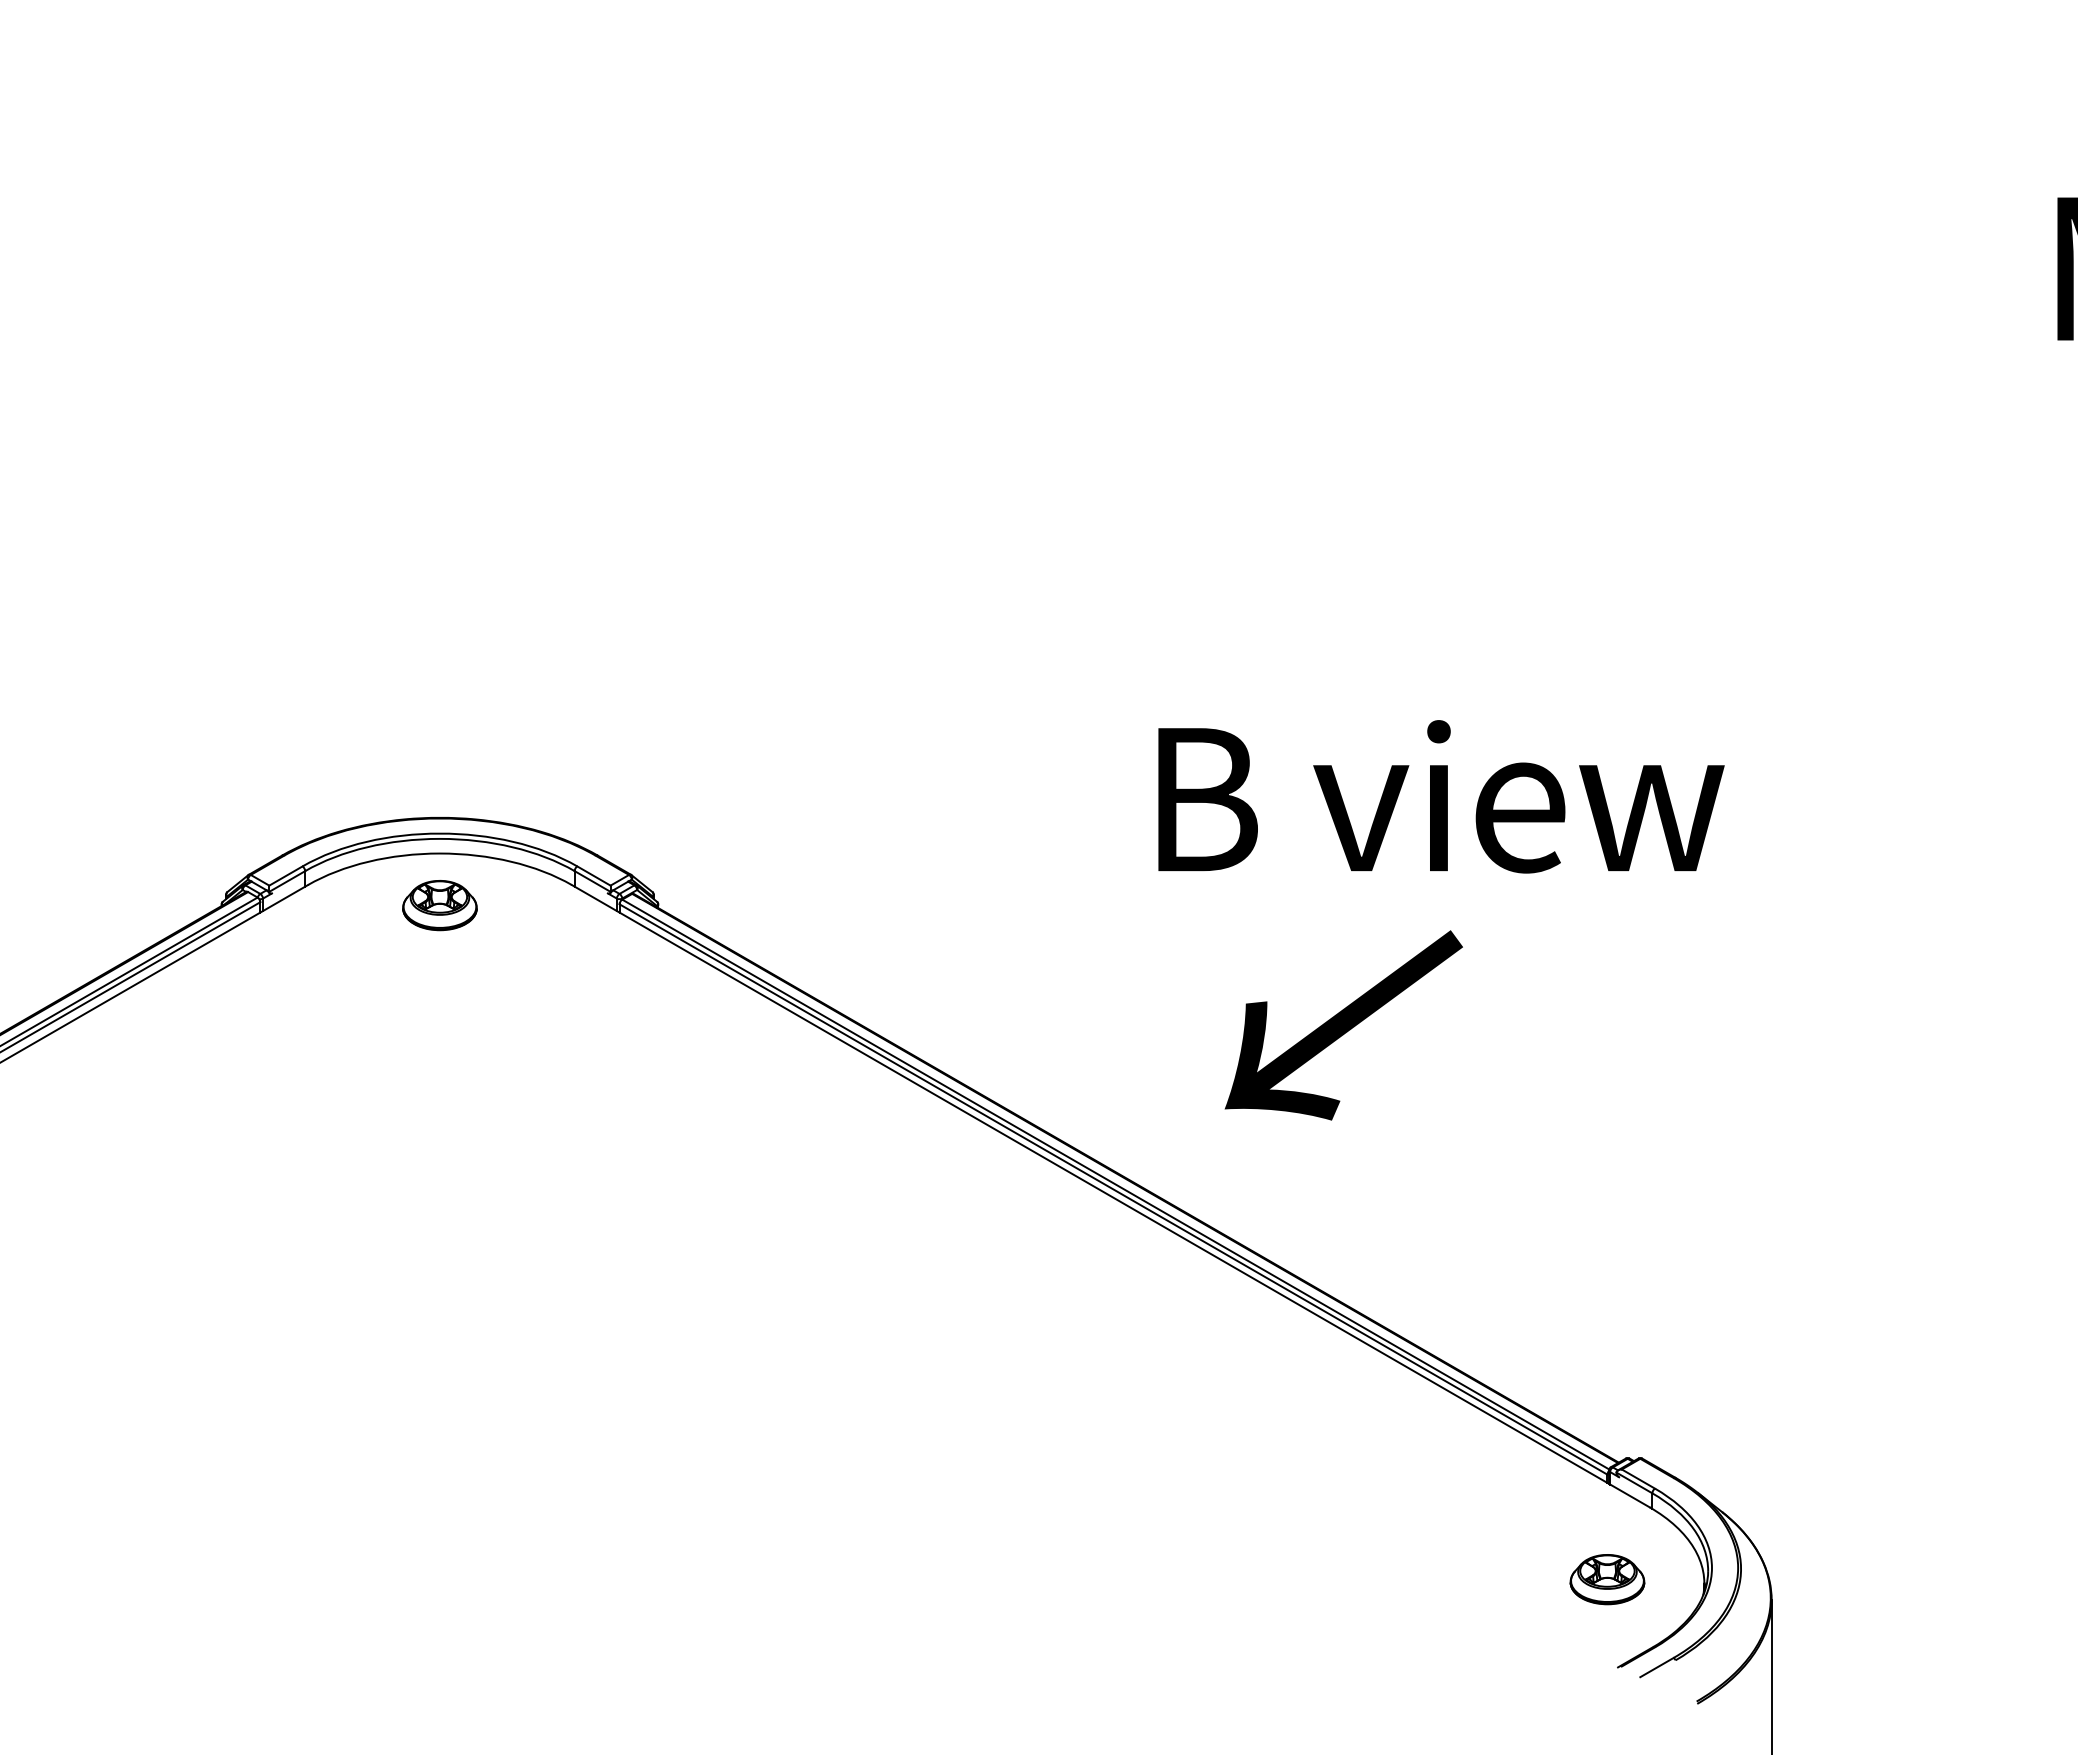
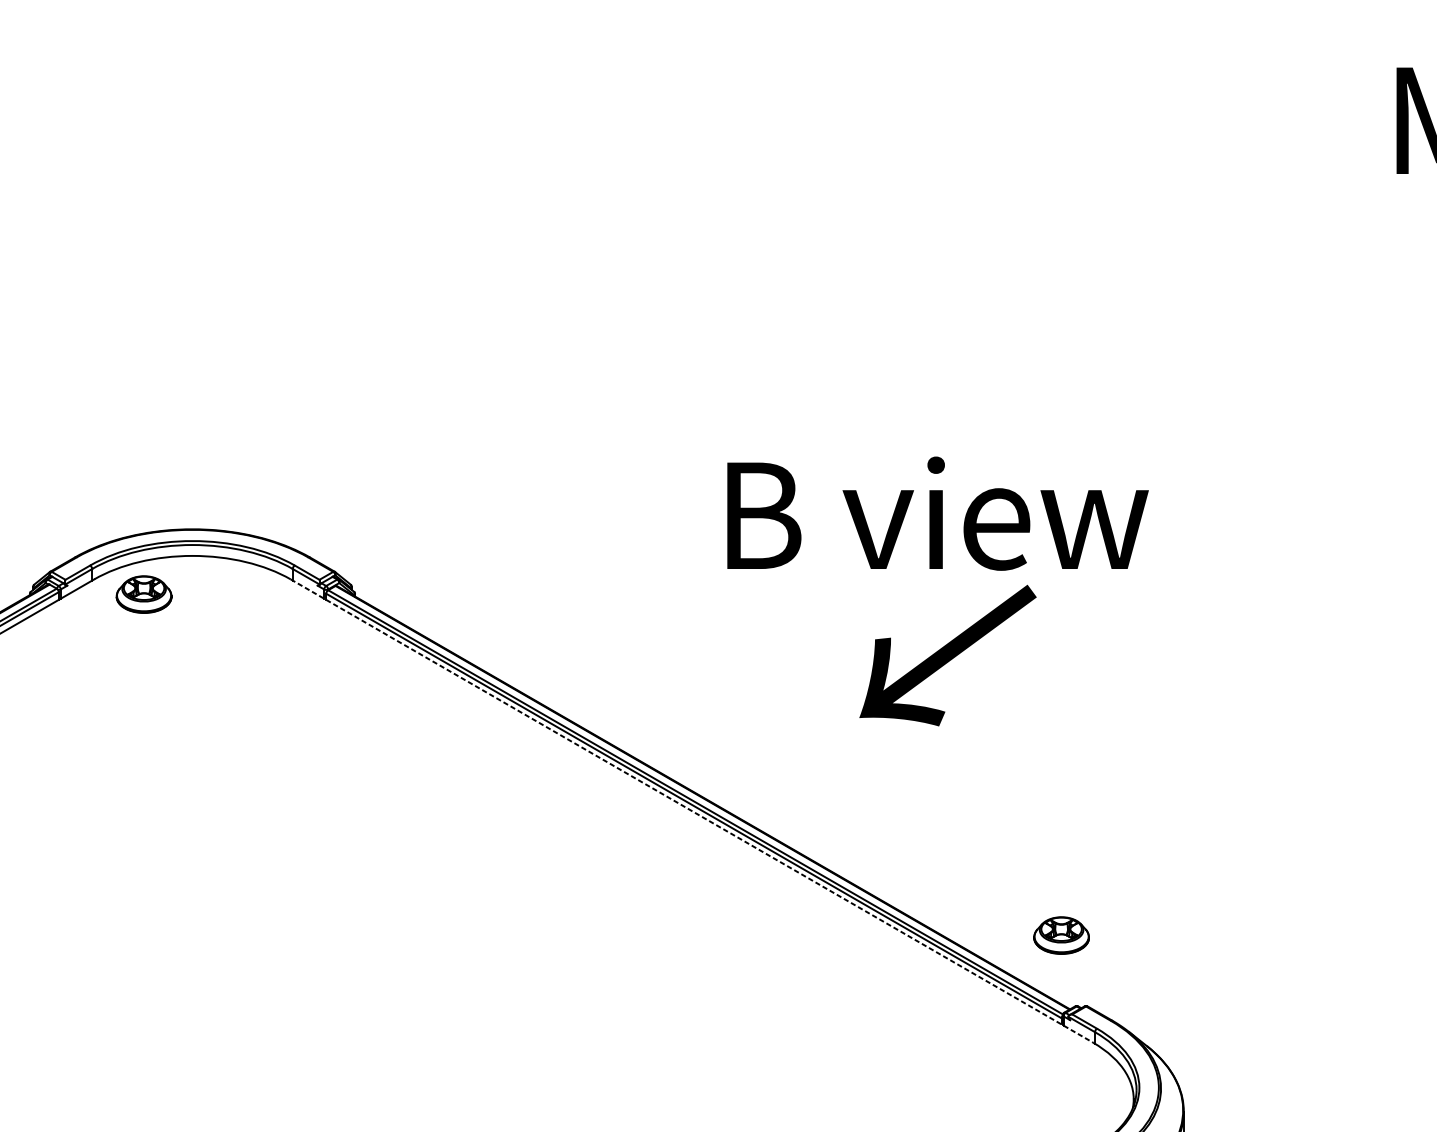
part: (439, 905) -> (143, 594), moved
text: (1343, 1025) -> (947, 655), moved
line: (1111, 1196) -> (692, 811), solid -> dashed
part: (1607, 1579) -> (1061, 935), moved

